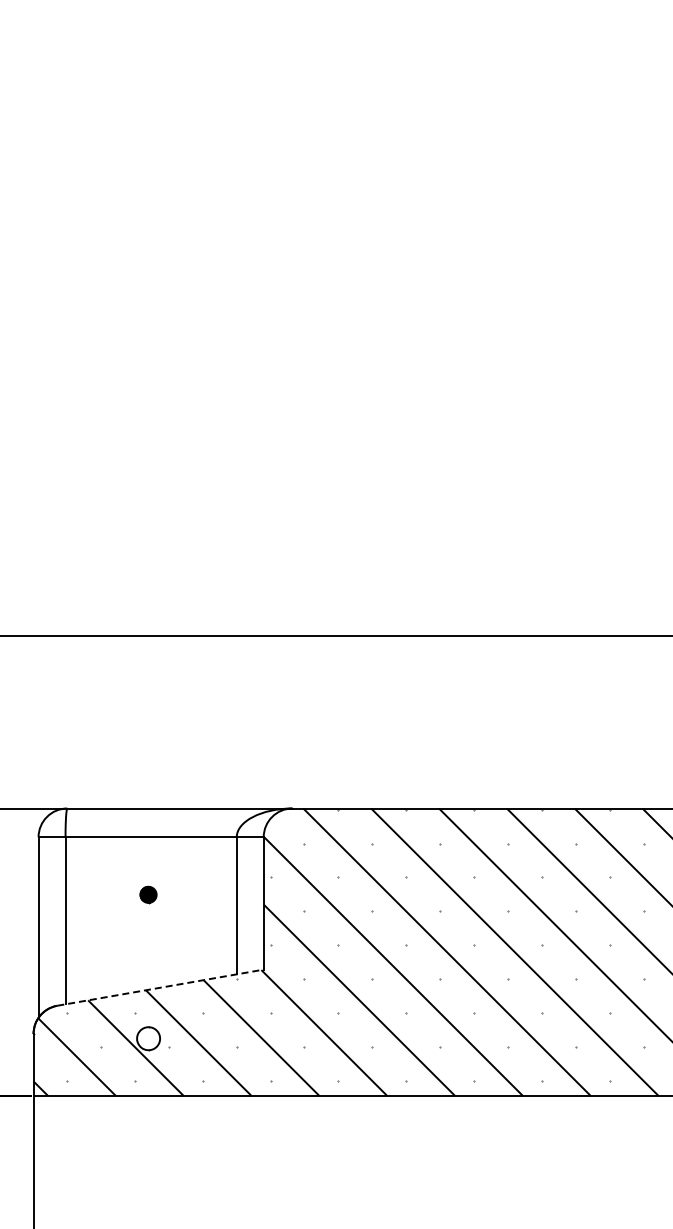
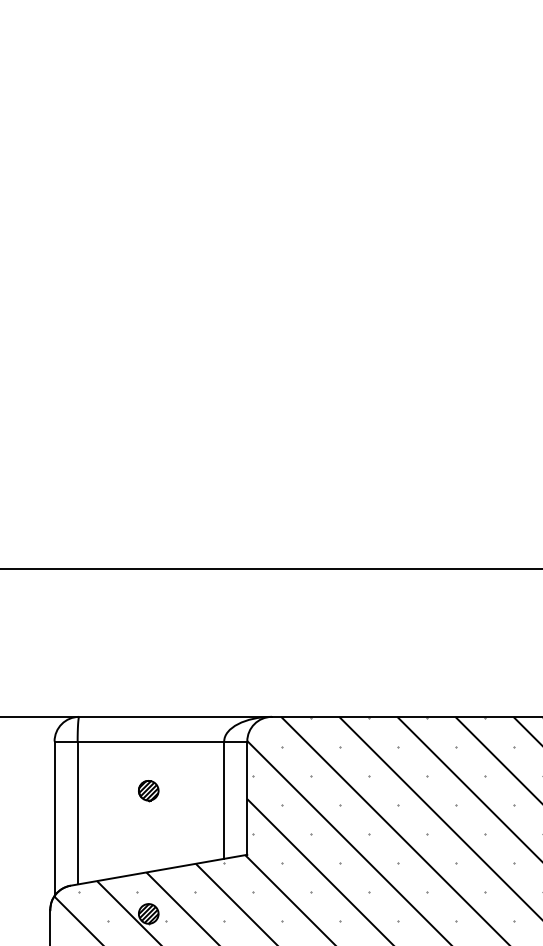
part: (148, 894) -> (148, 790), size x1.43
line: (160, 987) -> (158, 870), dashed -> solid
hatch: (148, 1038) -> (148, 913), added

